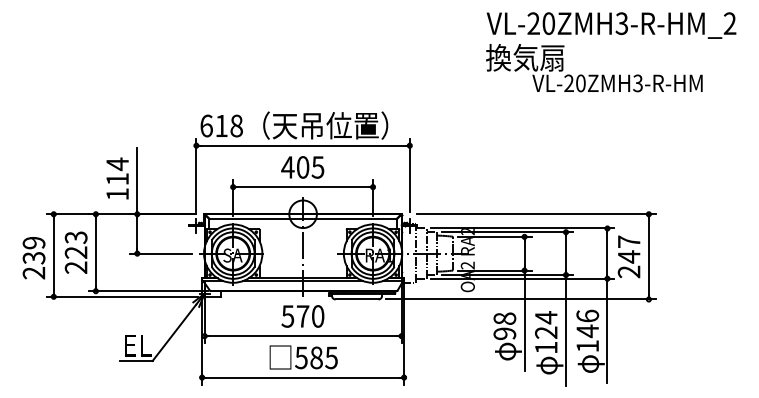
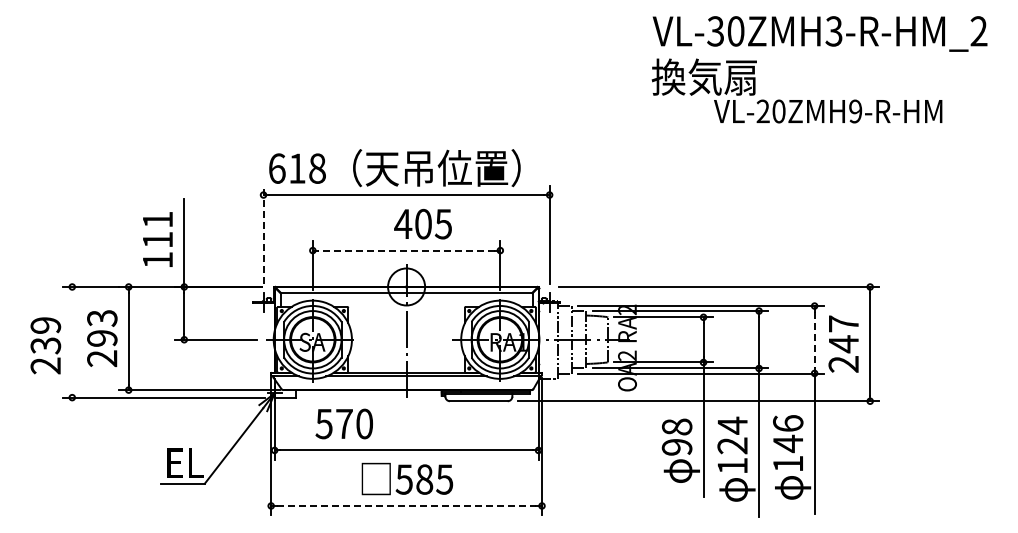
text: (533, 23) -> (715, 31), VL-20ZMH3-R-HM_2 -> VL-30ZMH3-R-HM_2
text: (637, 83) -> (855, 111), VL-20ZMH3-R-HM -> VL-20ZMH9-R-HM
text: (117, 163) -> (157, 219), 114 -> 111
text: (302, 167) -> (422, 224), moved
line: (196, 175) -> (263, 234), solid -> dashed
line: (303, 187) -> (406, 250), solid -> dashed
text: (76, 252) -> (102, 338), 223 -> 293
line: (53, 254) -> (72, 341), removed
line: (607, 254) -> (814, 340), solid -> dashed
text: (302, 316) -> (343, 423), moved
line: (303, 377) -> (406, 505), solid -> dashed

